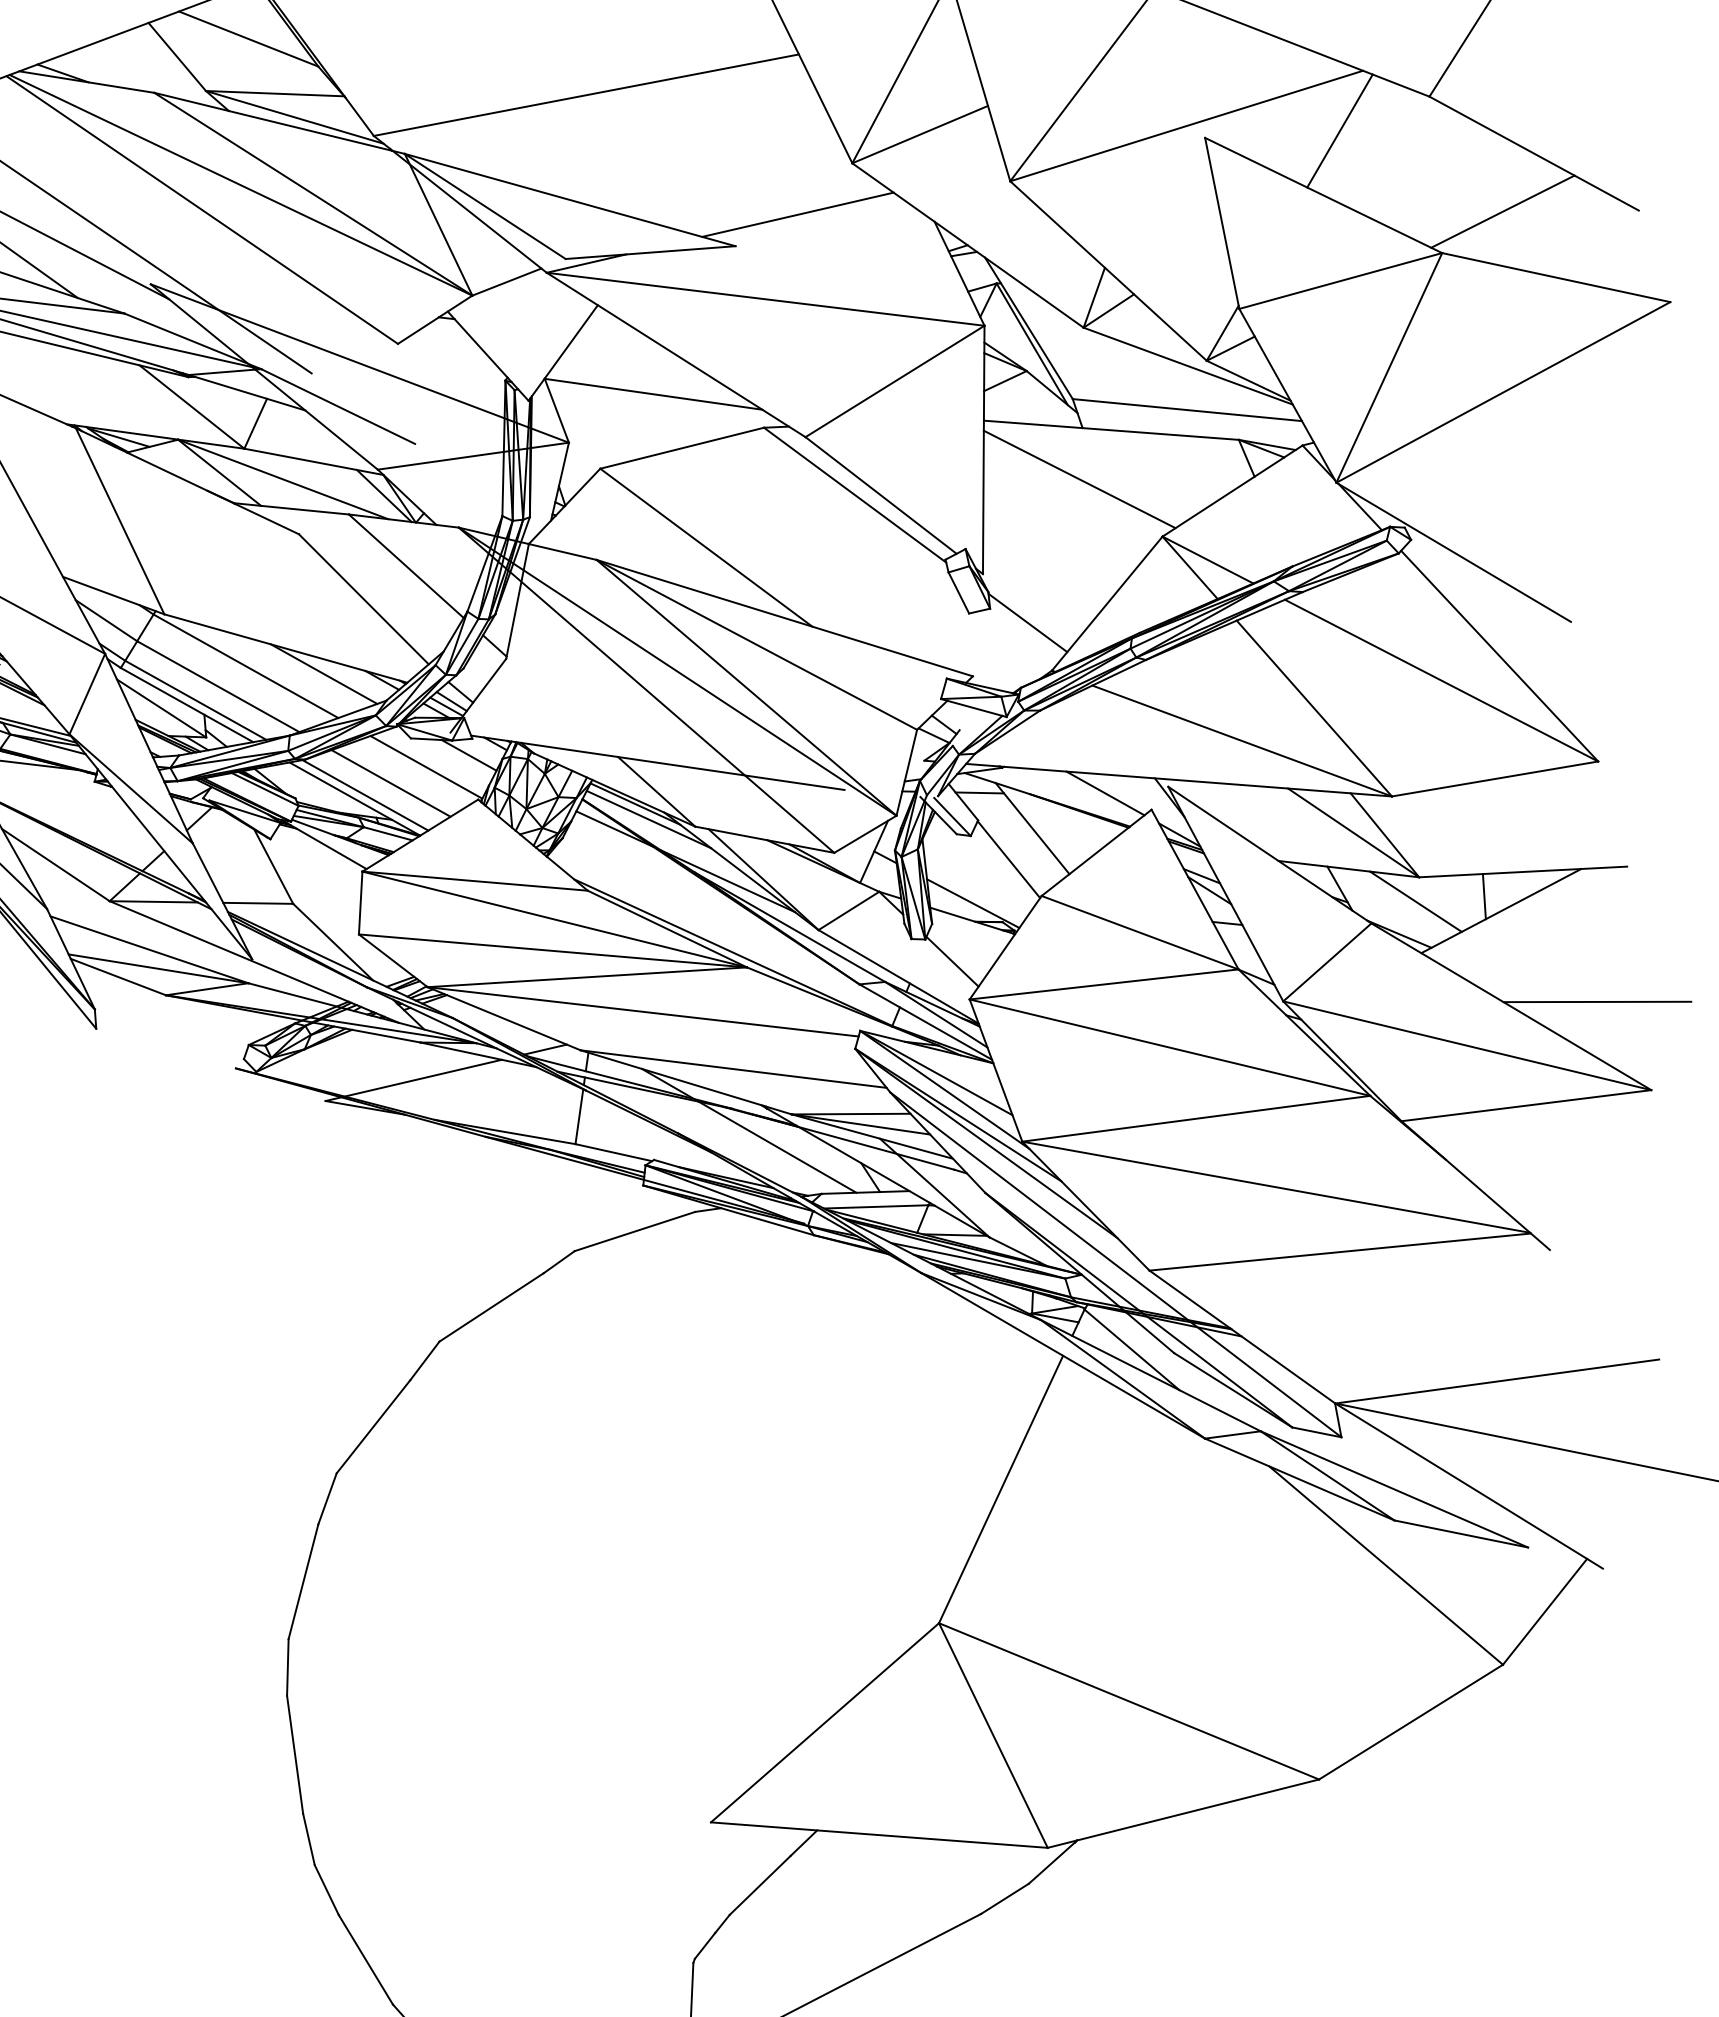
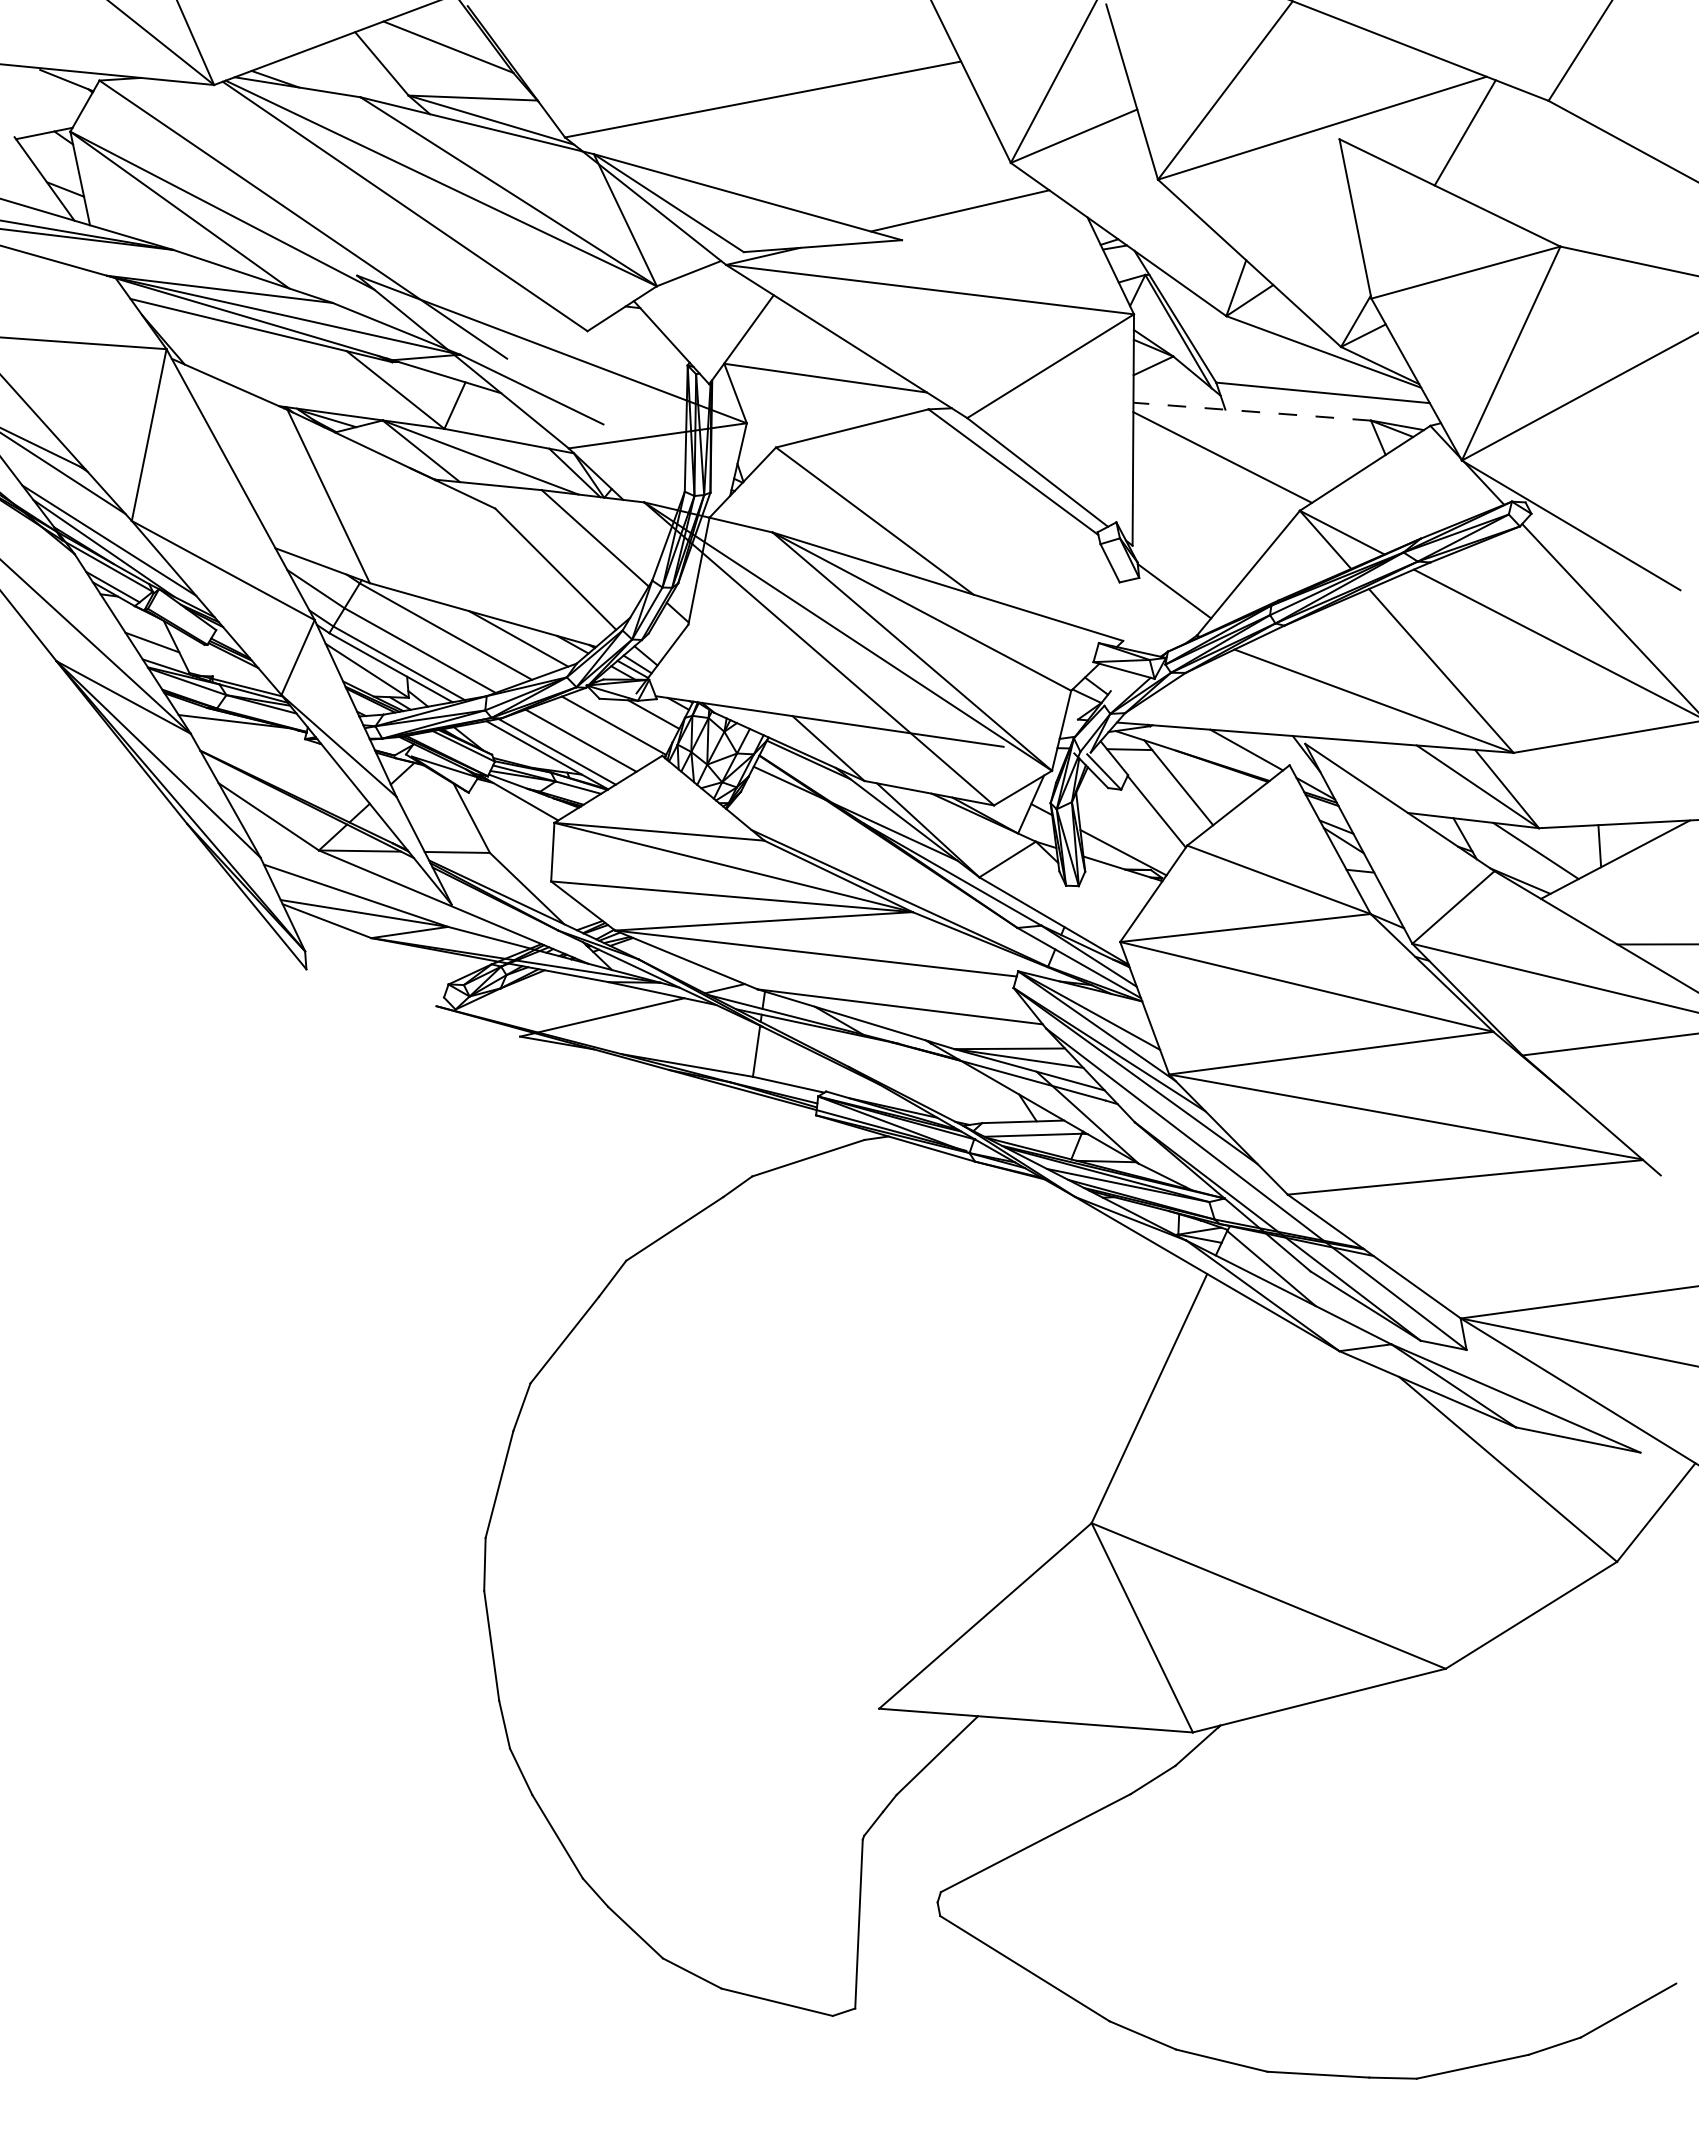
line: (1502, 211) -> (1616, 207), removed
line: (1110, 430) -> (1251, 411), solid -> dashed
line: (649, 819) -> (821, 774), removed
line: (951, 961) -> (1103, 906), removed
line: (776, 1147) -> (940, 1079), removed

